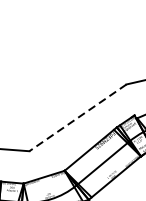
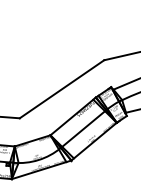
line: (77, 118) -> (61, 89), dashed -> solid

